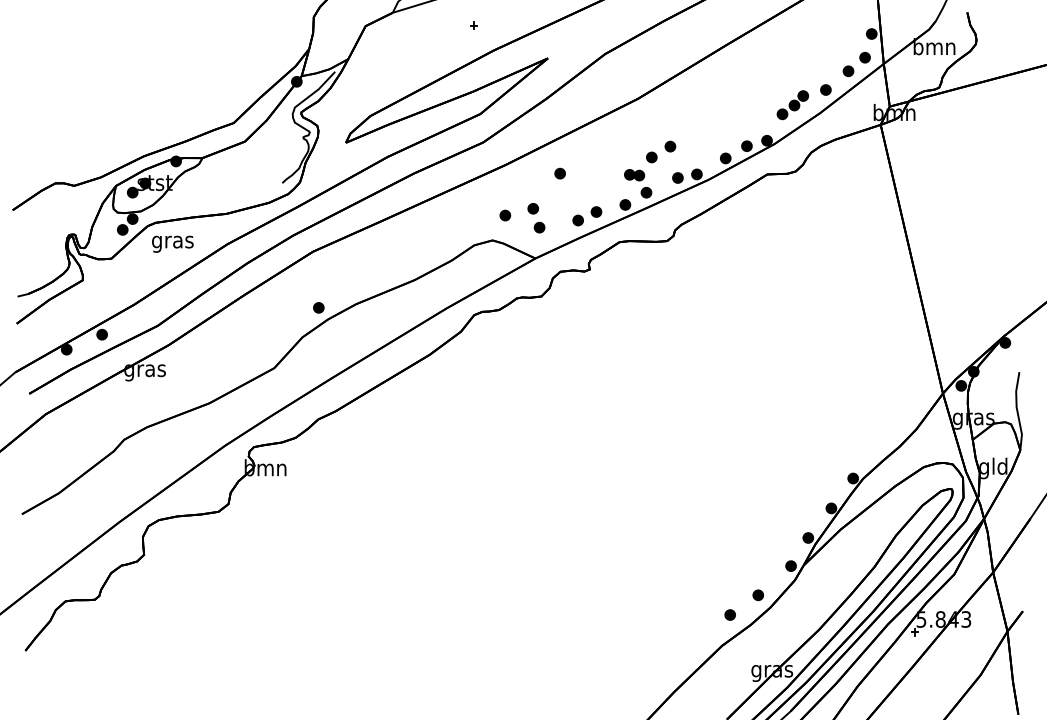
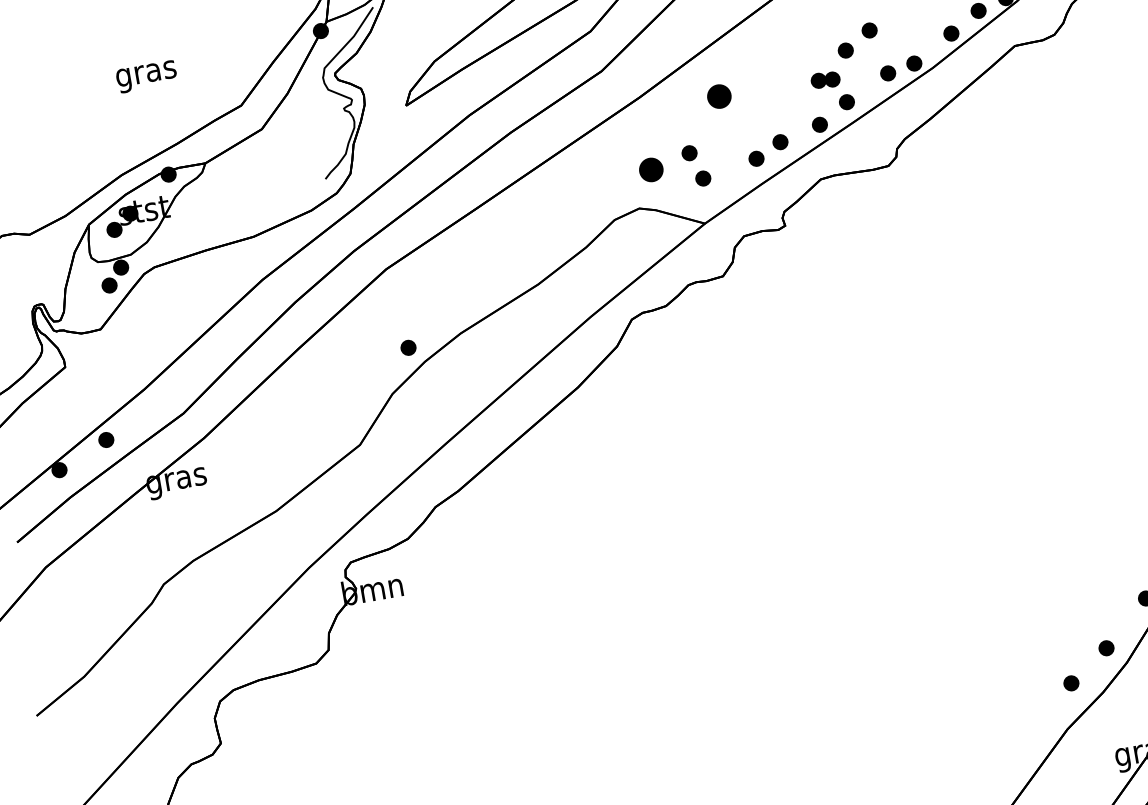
part: (559, 173) -> (718, 96), size x1.6
part: (505, 215) -> (651, 169), size x1.6
text: (172, 243) -> (146, 75), moved

